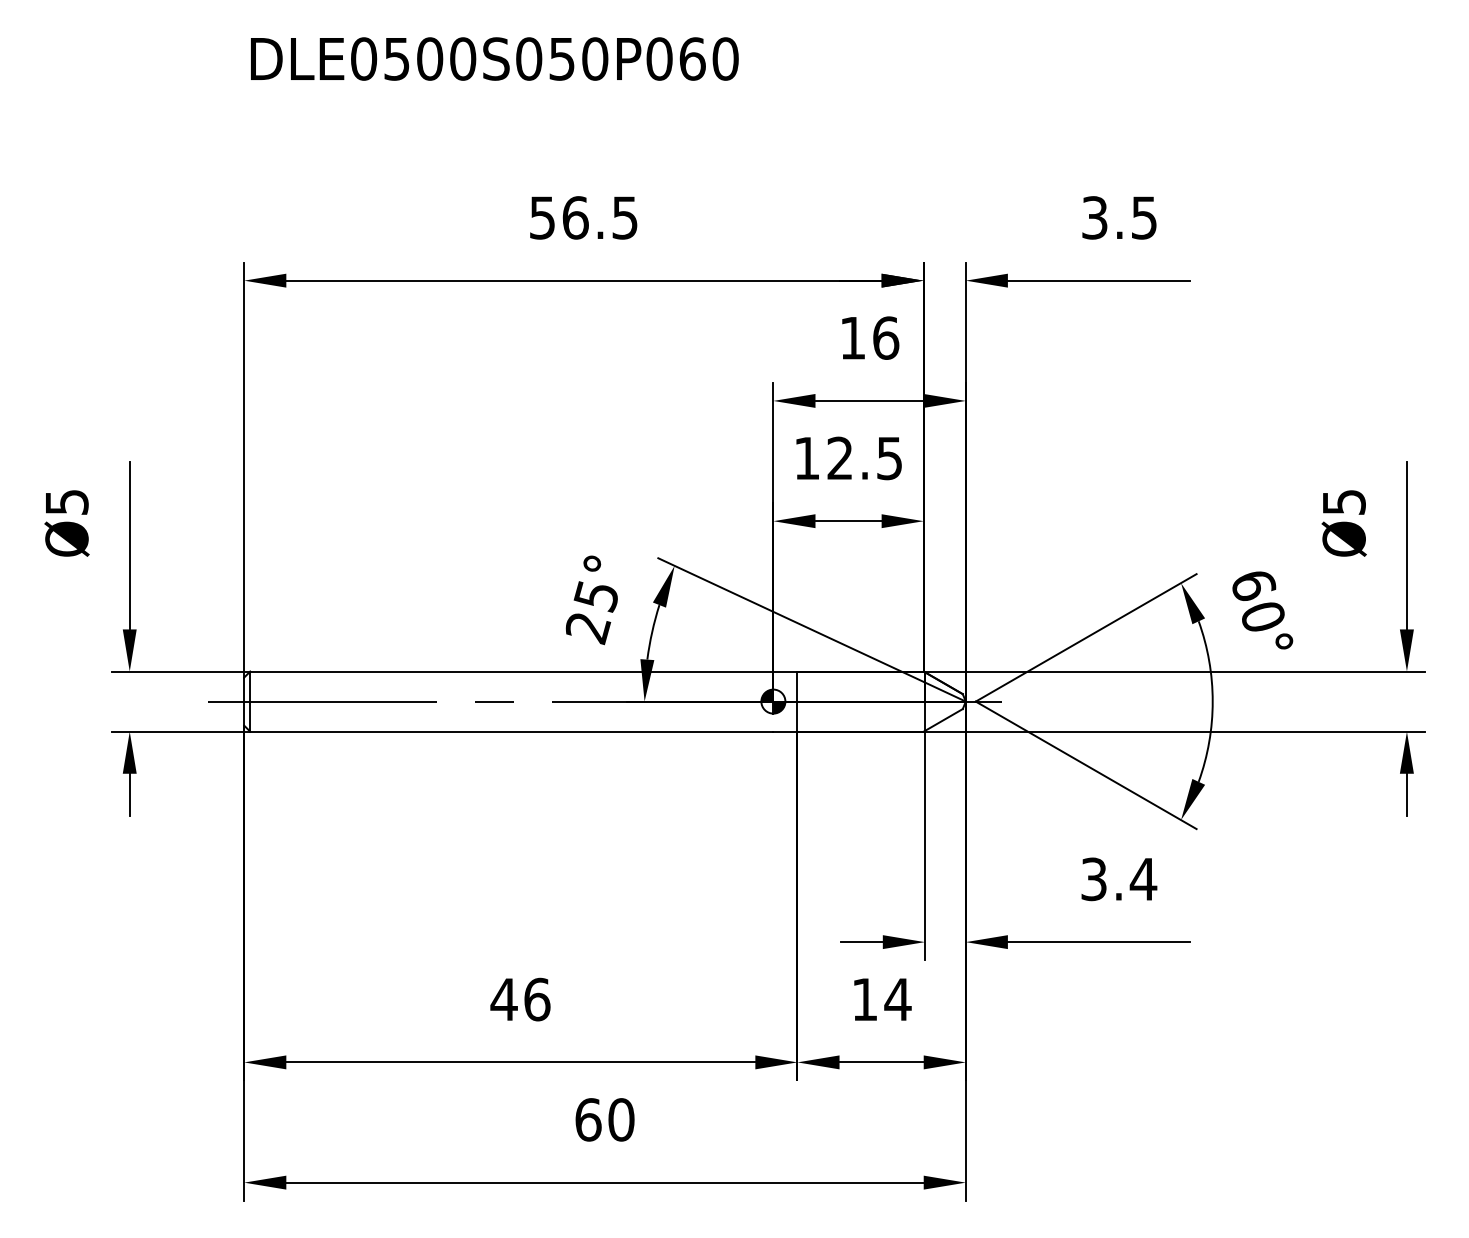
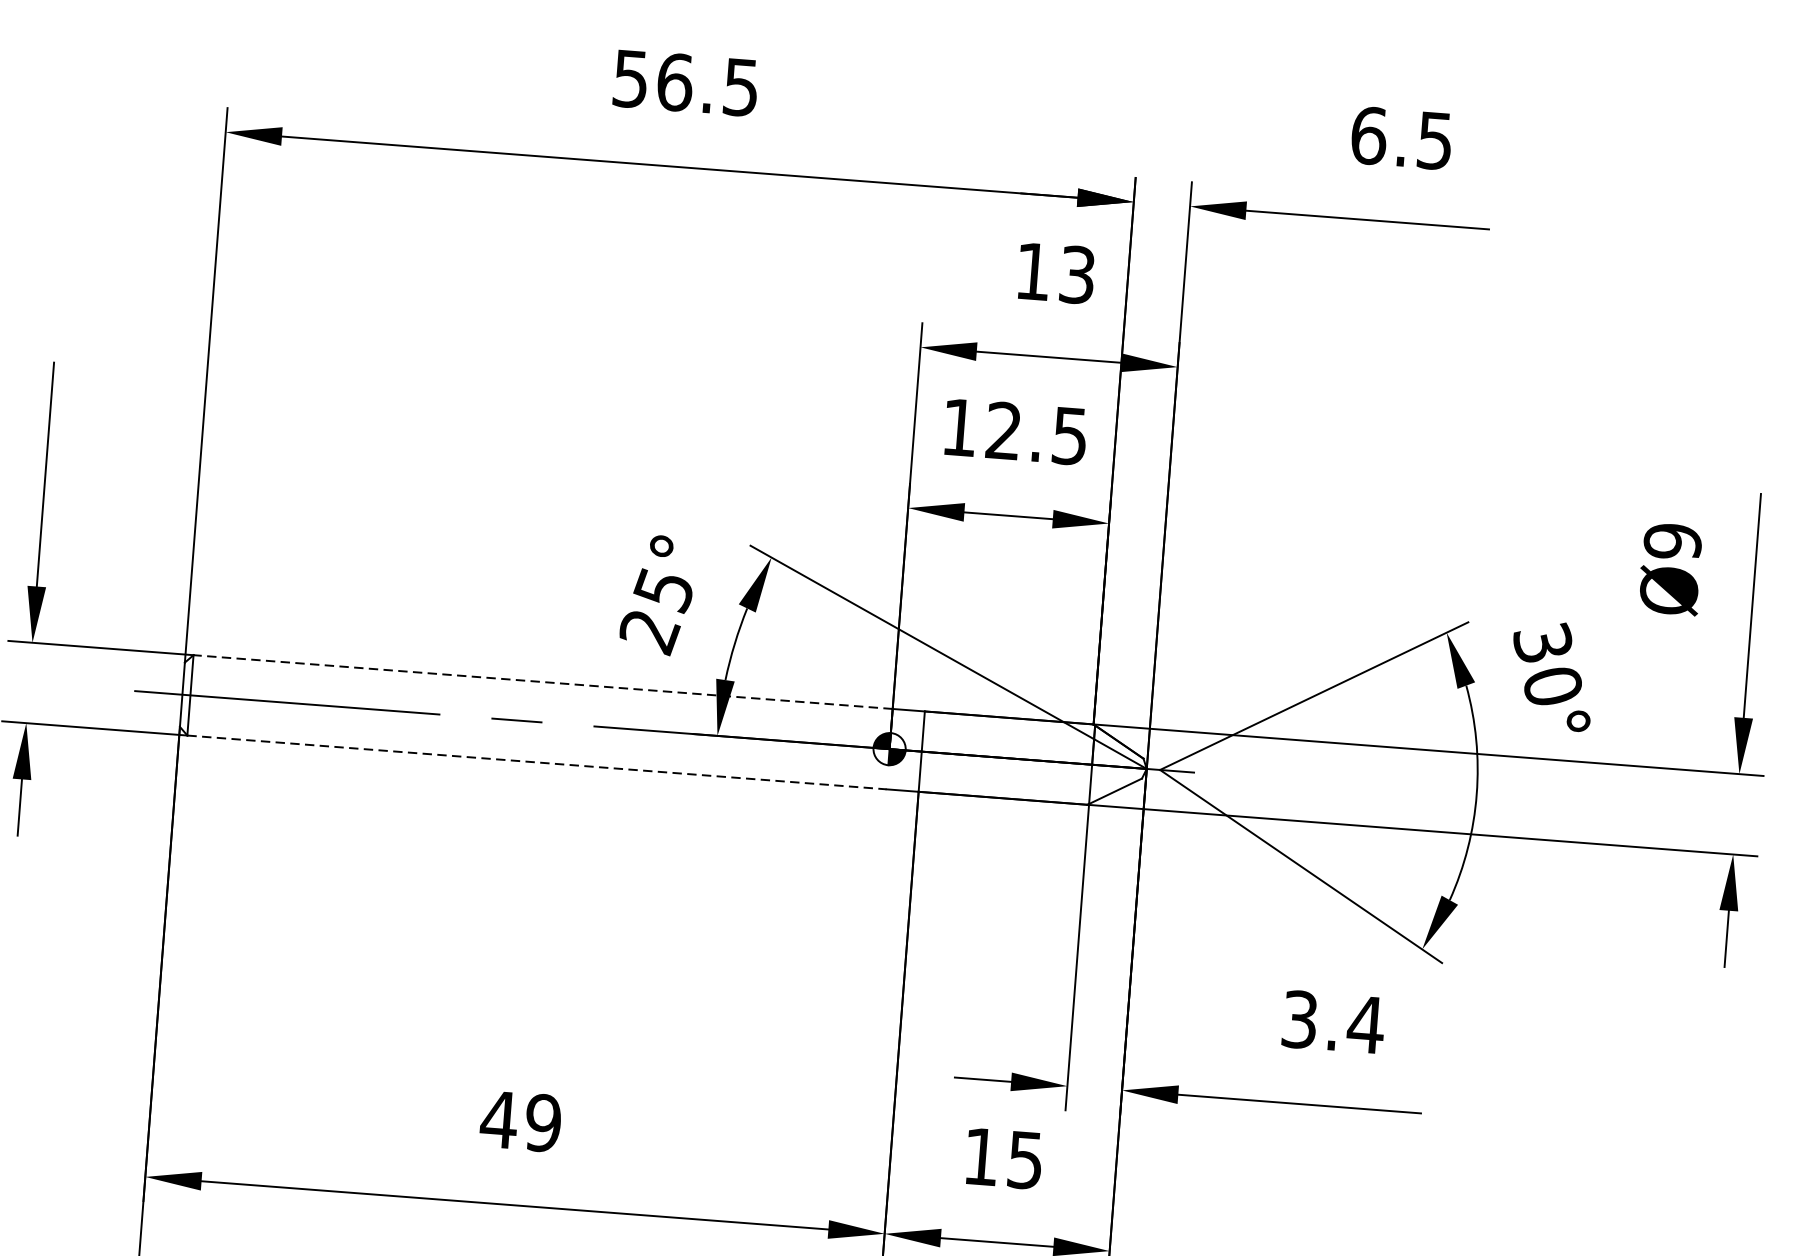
text: (1095, 217) -> (1369, 135), 3.5 -> 6.5
text: (886, 337) -> (1078, 274), 16 -> 13
text: (1343, 502) -> (1672, 541), Ø5 -> Ø9
text: (1253, 584) -> (1543, 642), 60° -> 30°
line: (511, 671) -> (542, 681), solid -> dashed
line: (511, 731) -> (536, 762), solid -> dashed
text: (537, 999) -> (543, 1123), 46 -> 49
text: (897, 999) -> (1024, 1160), 14 -> 15

